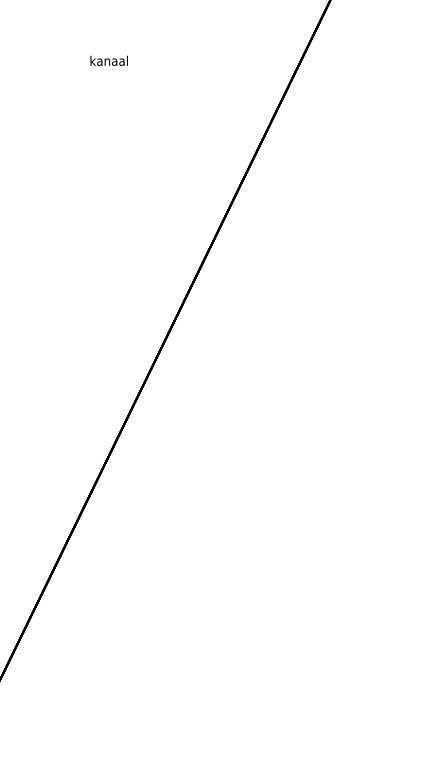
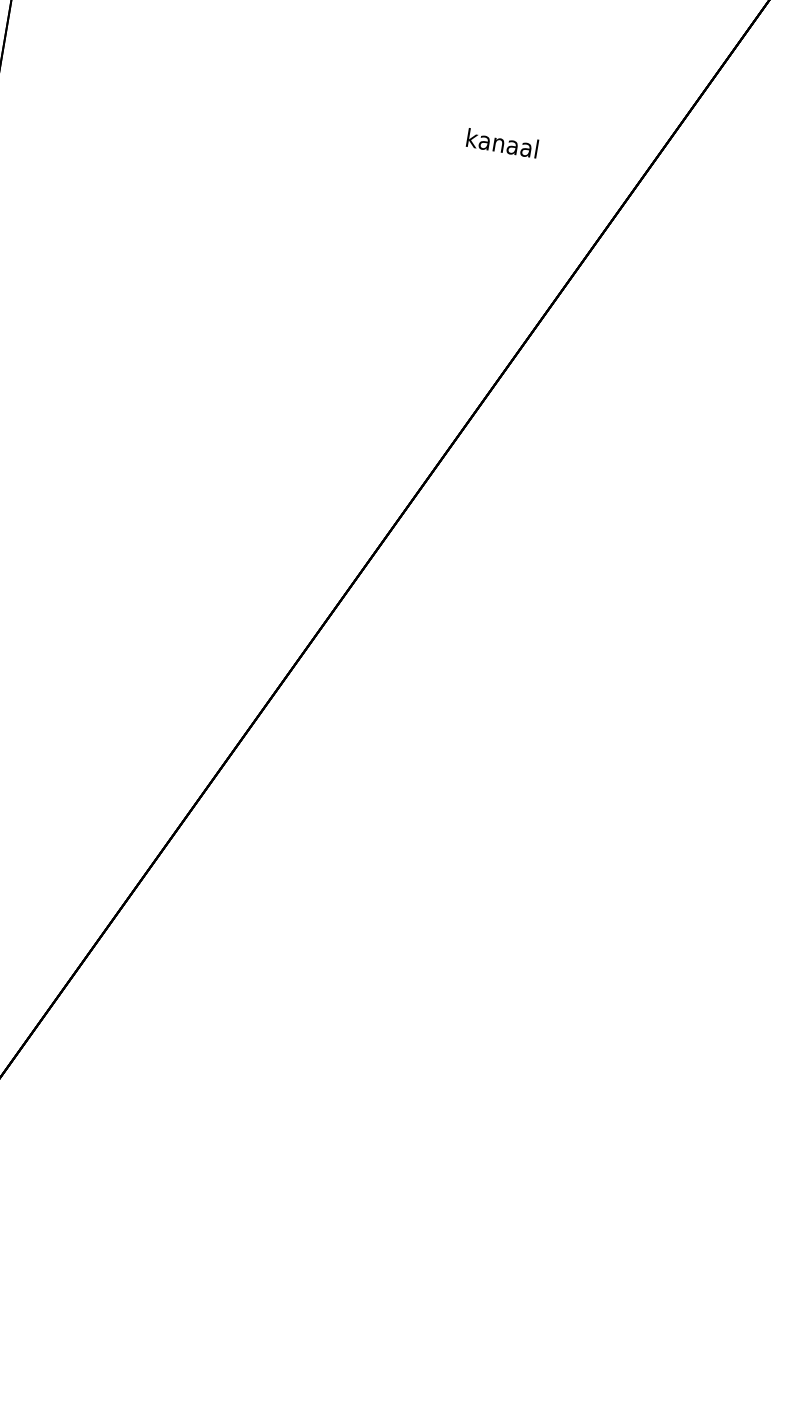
text: (108, 60) -> (501, 142), moved

